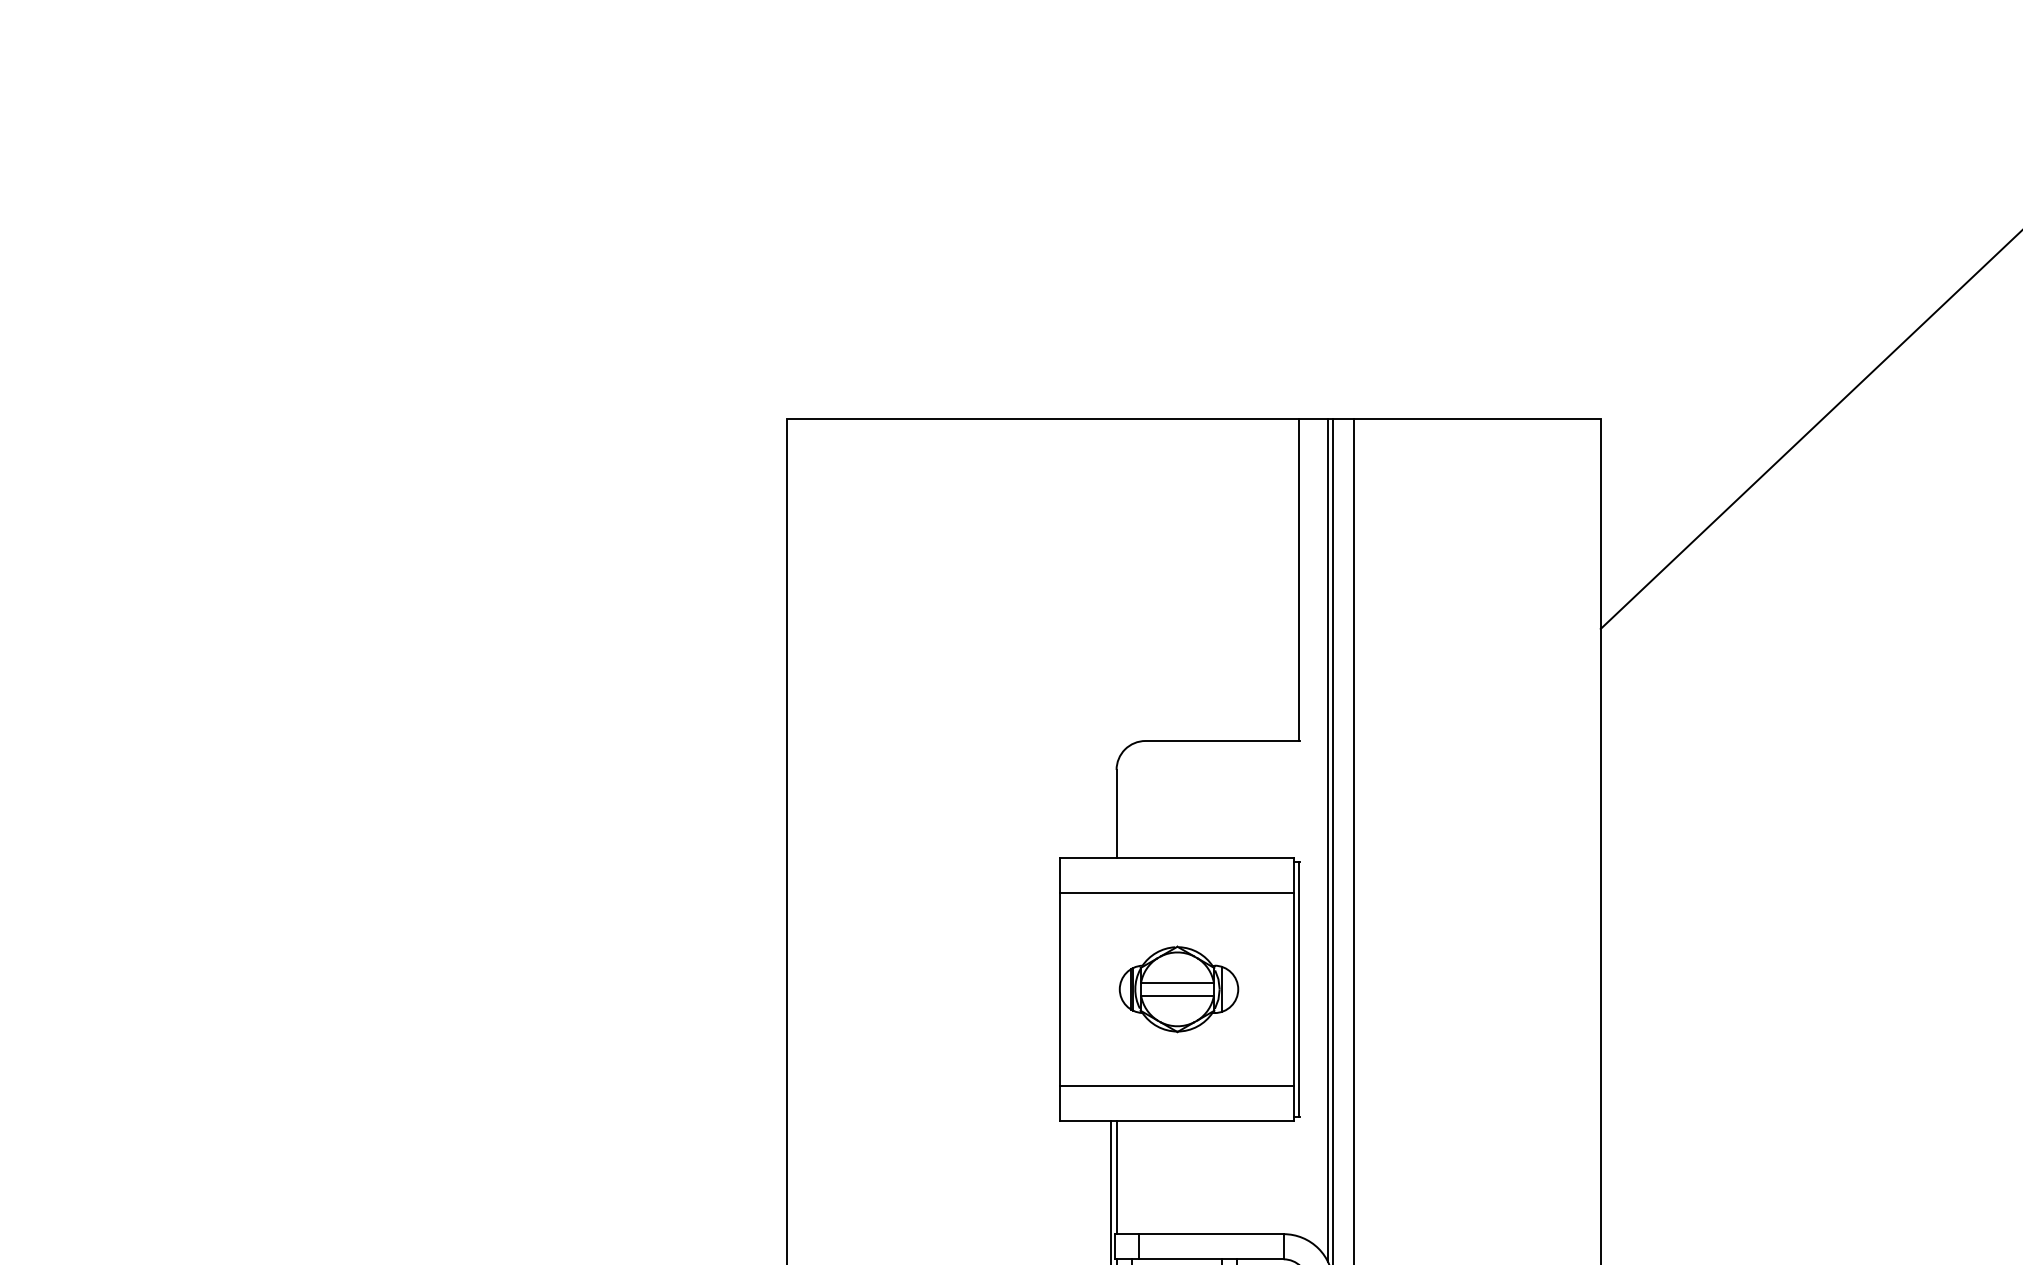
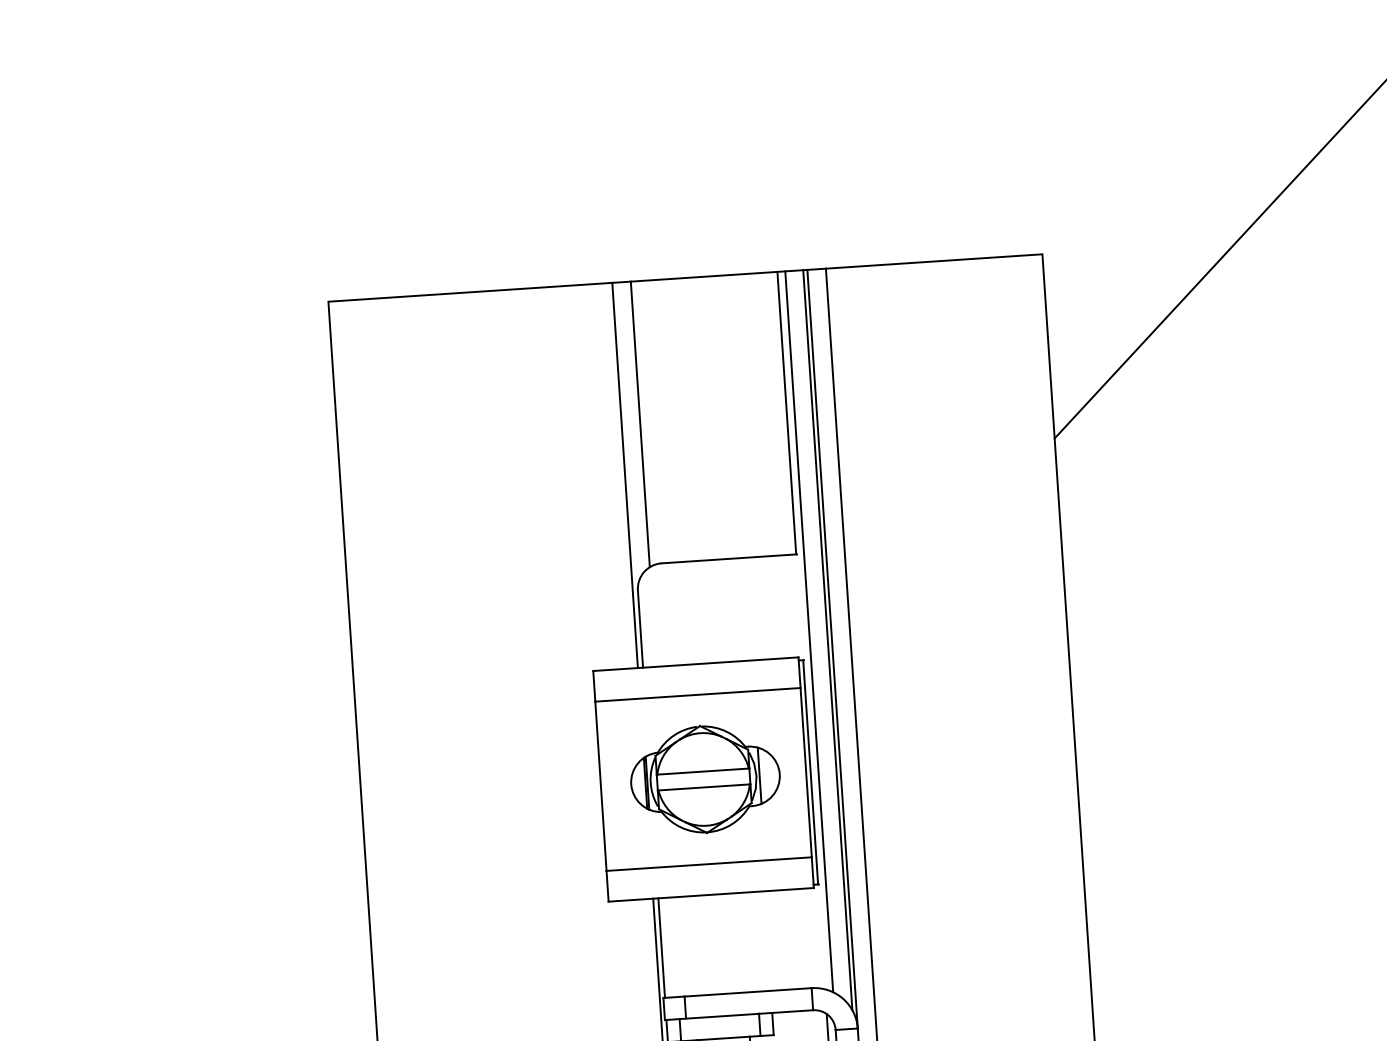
line: (1131, 581) -> (640, 424), added
line: (1110, 638) -> (624, 475), added
line: (1307, 829) -> (808, 631), added
part: (1178, 989) -> (705, 779), size x1.43

